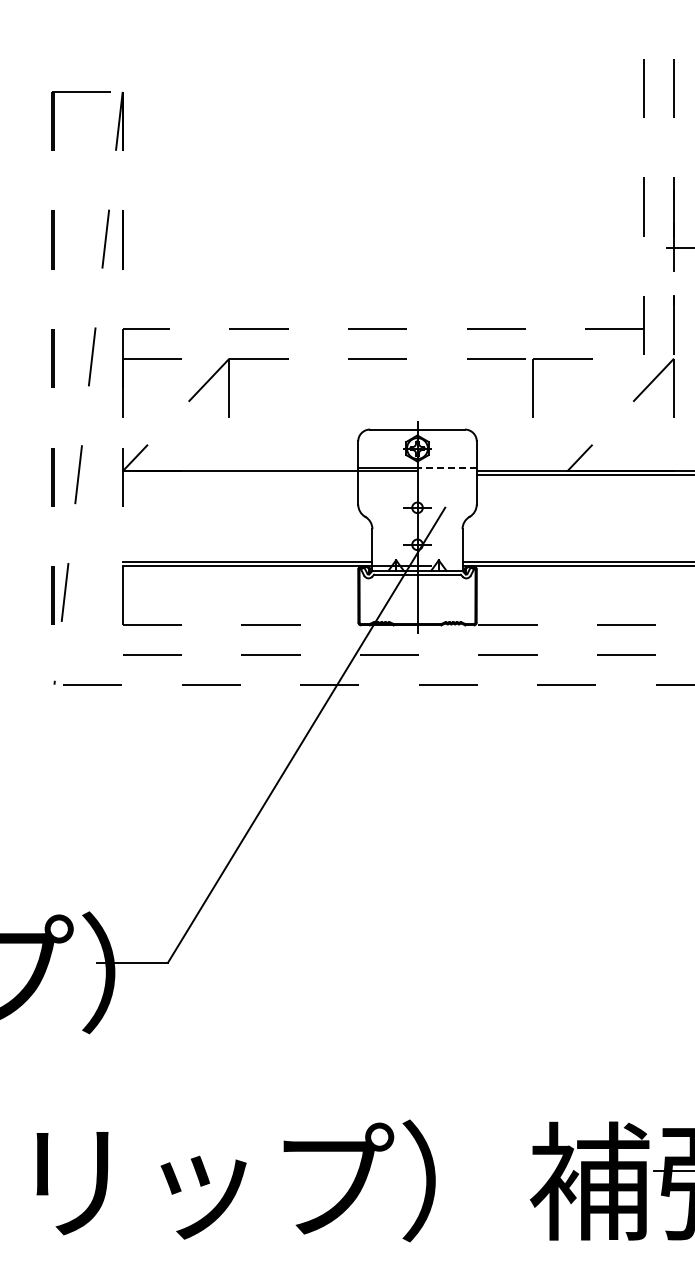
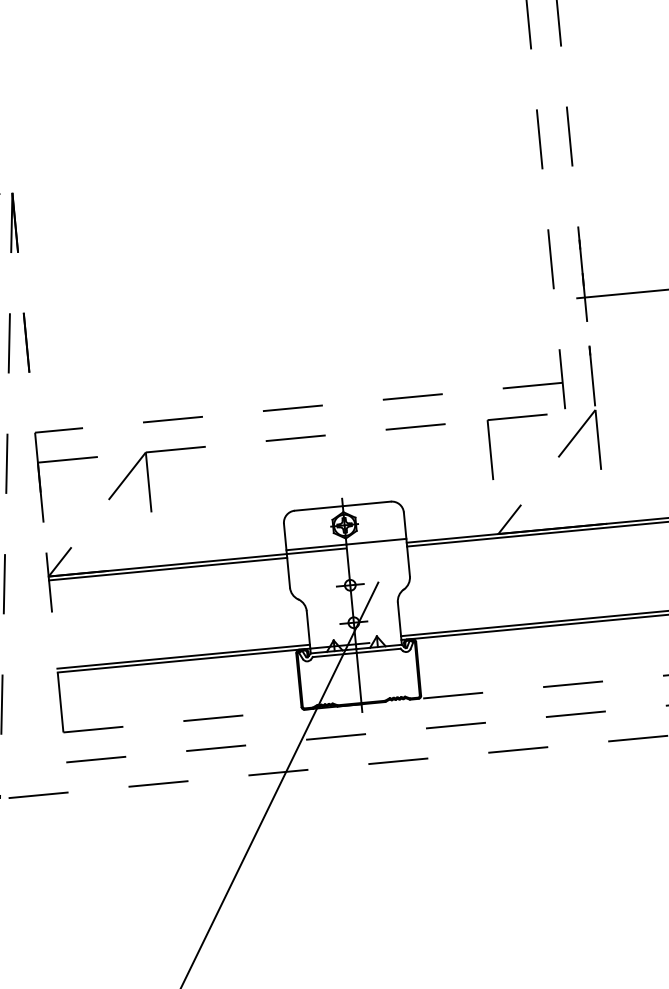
part: (562, 359) -> (517, 418), moved
line: (447, 467) -> (376, 541), dashed -> solid
line: (240, 475) -> (168, 569), added

